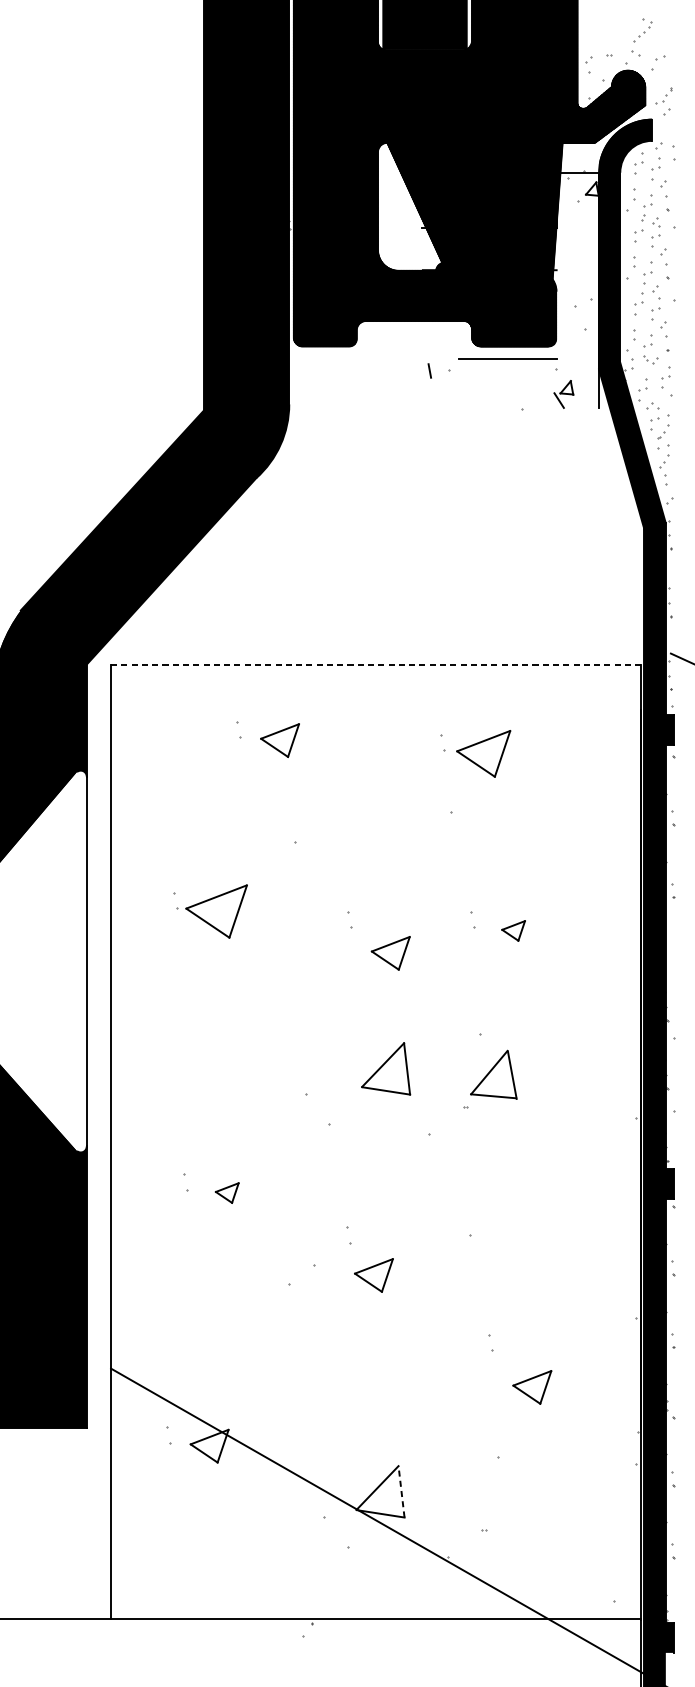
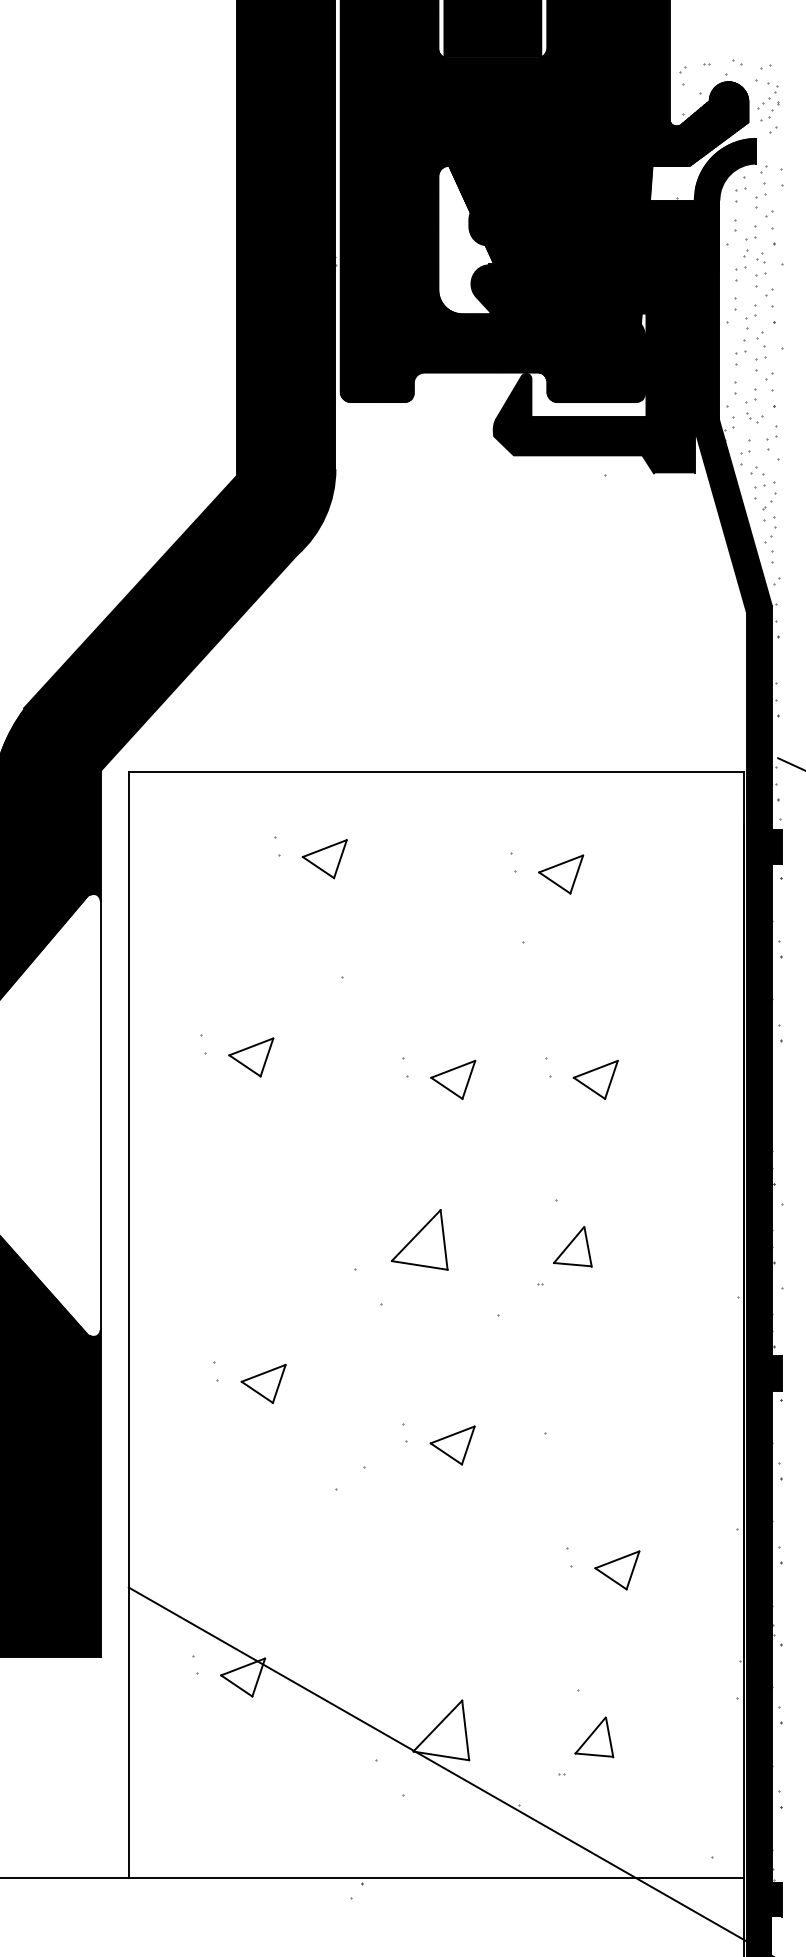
part: (642, 29) -> (767, 95), moved
fill: (501, 289) -> (581, 336), added
line: (376, 665) -> (436, 771), dashed -> solid
part: (484, 753) -> (561, 874), size x0.71
part: (216, 911) -> (251, 1057), size x0.62
part: (513, 930) -> (595, 1079), size x1.67
part: (391, 952) -> (453, 1079), moved
part: (385, 1068) -> (419, 1239), moved
part: (493, 1074) -> (572, 1246), size x0.71
part: (227, 1192) -> (263, 1383), size x1.67
part: (373, 1275) -> (452, 1445), moved
part: (532, 1387) -> (617, 1570), moved
line: (401, 1491) -> (465, 1730), dashed -> solid
part: (512, 1497) -> (594, 1737), added

